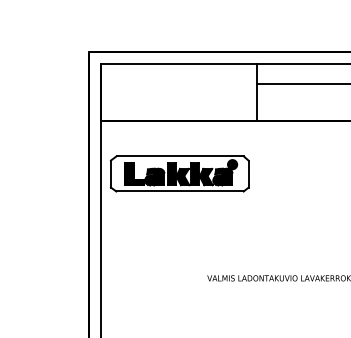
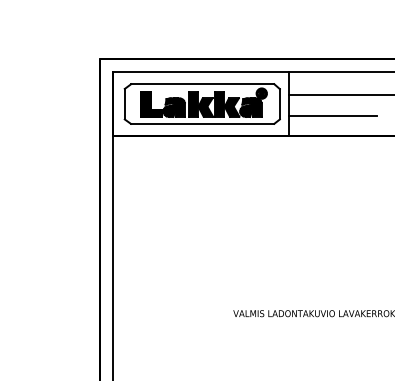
line: (295, 103) -> (332, 116), added
part: (179, 173) -> (201, 103), moved

